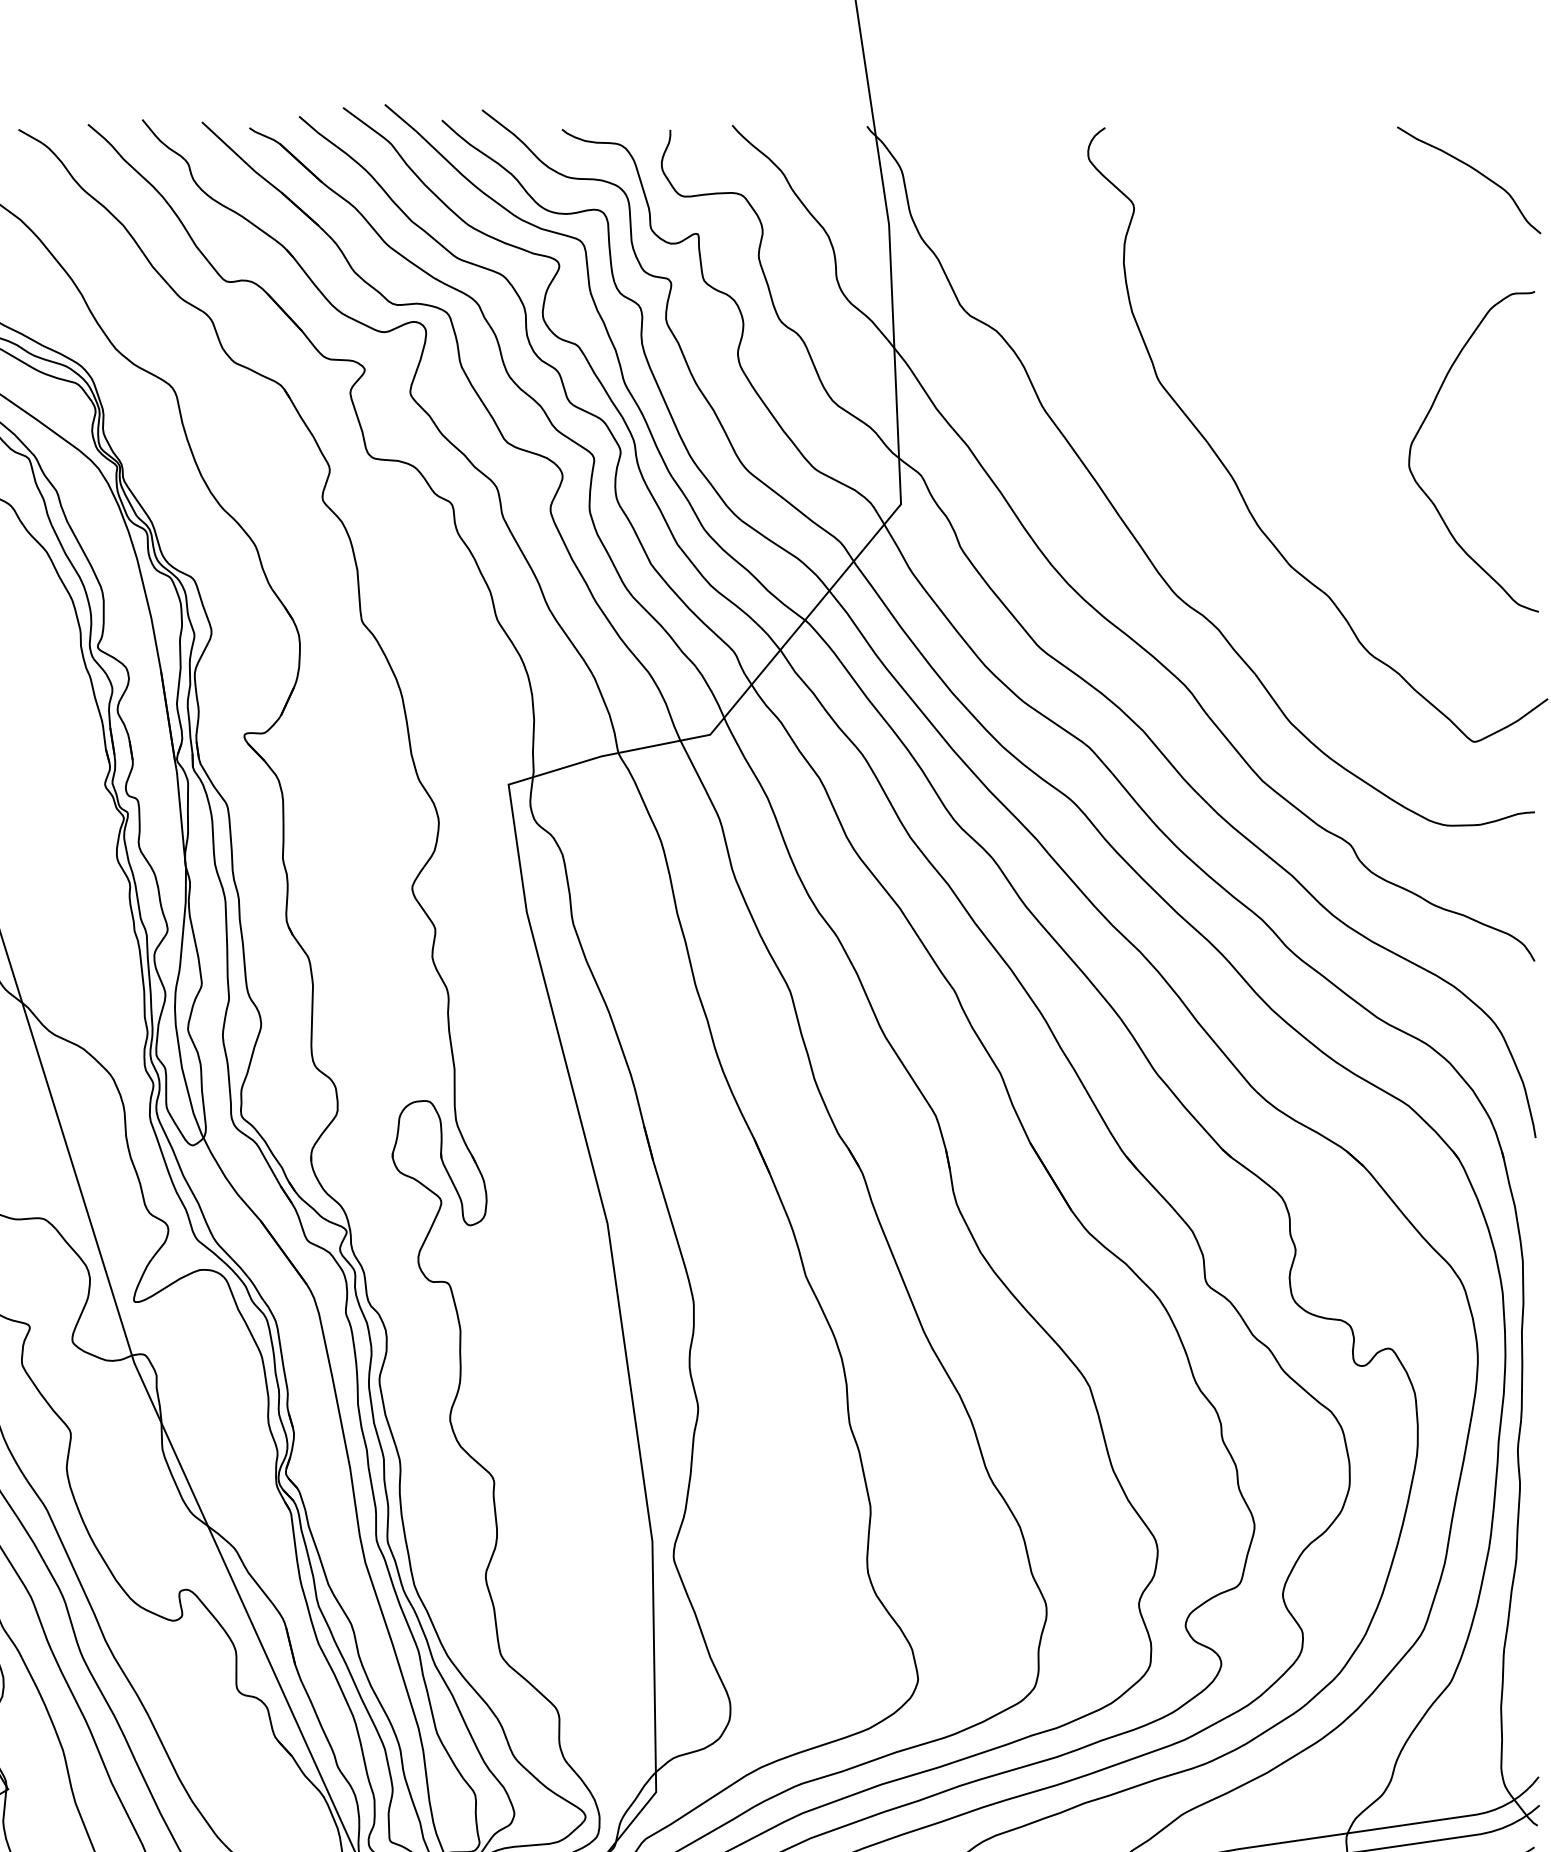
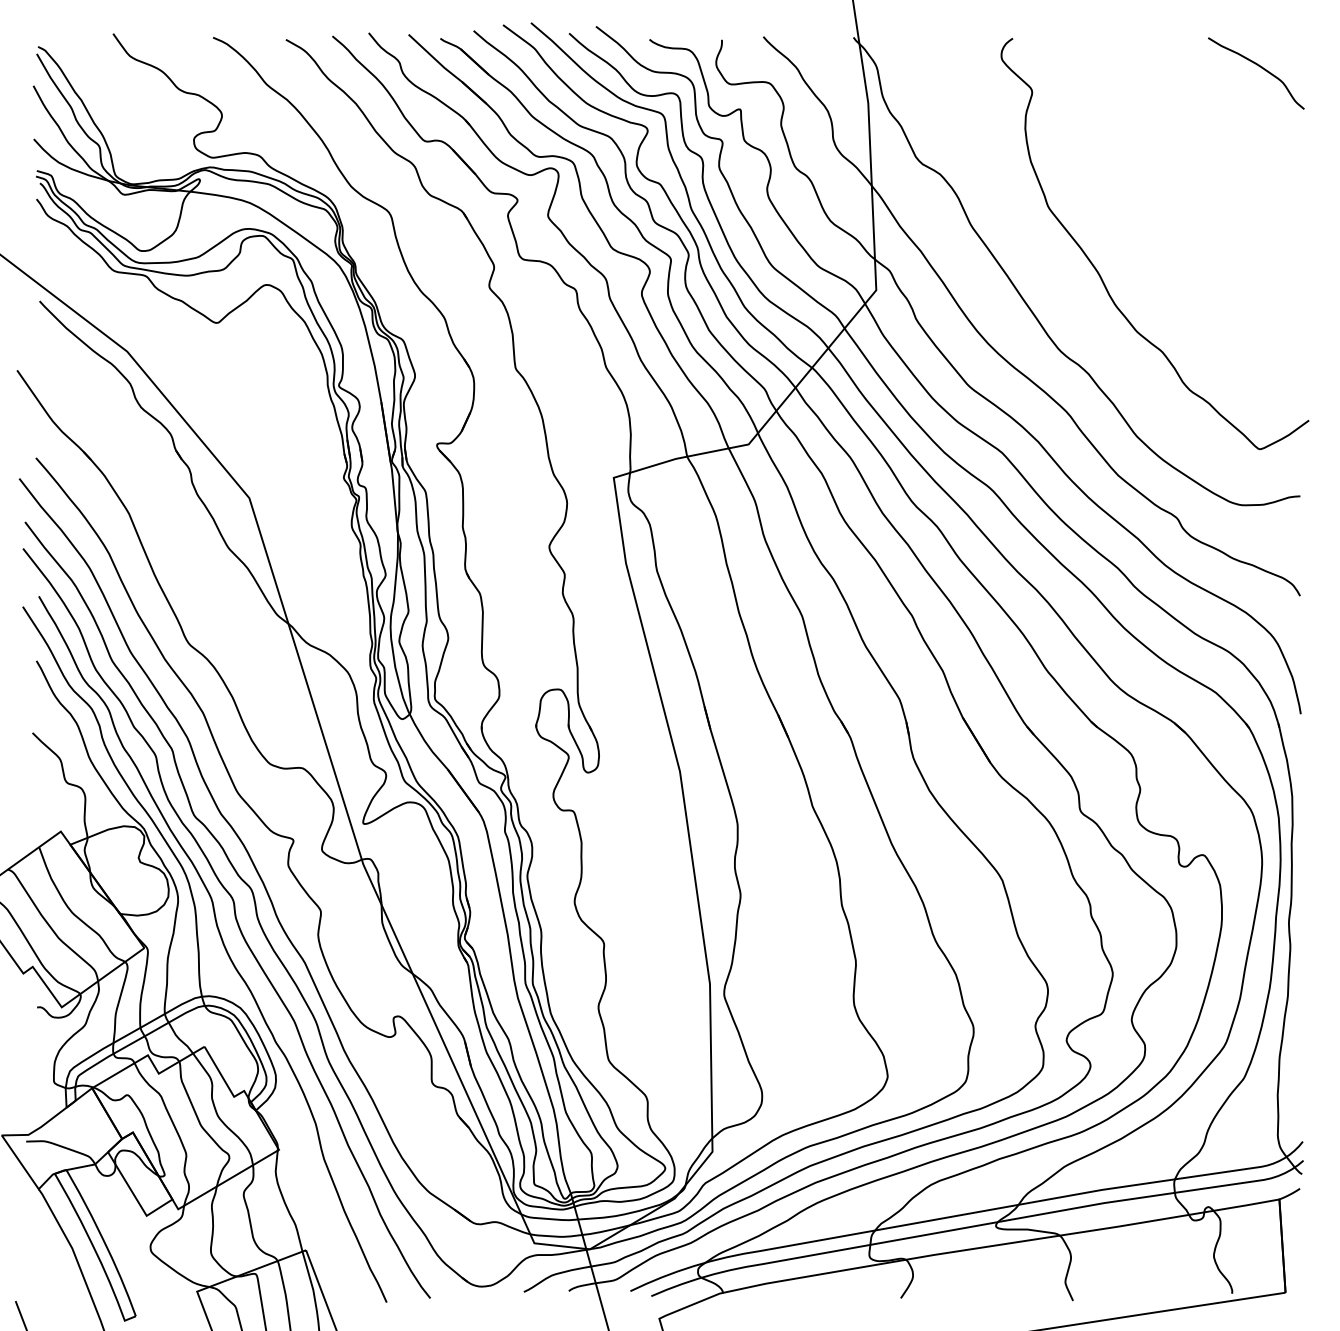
curve: (1423, 426) -> (1225, 238), removed

